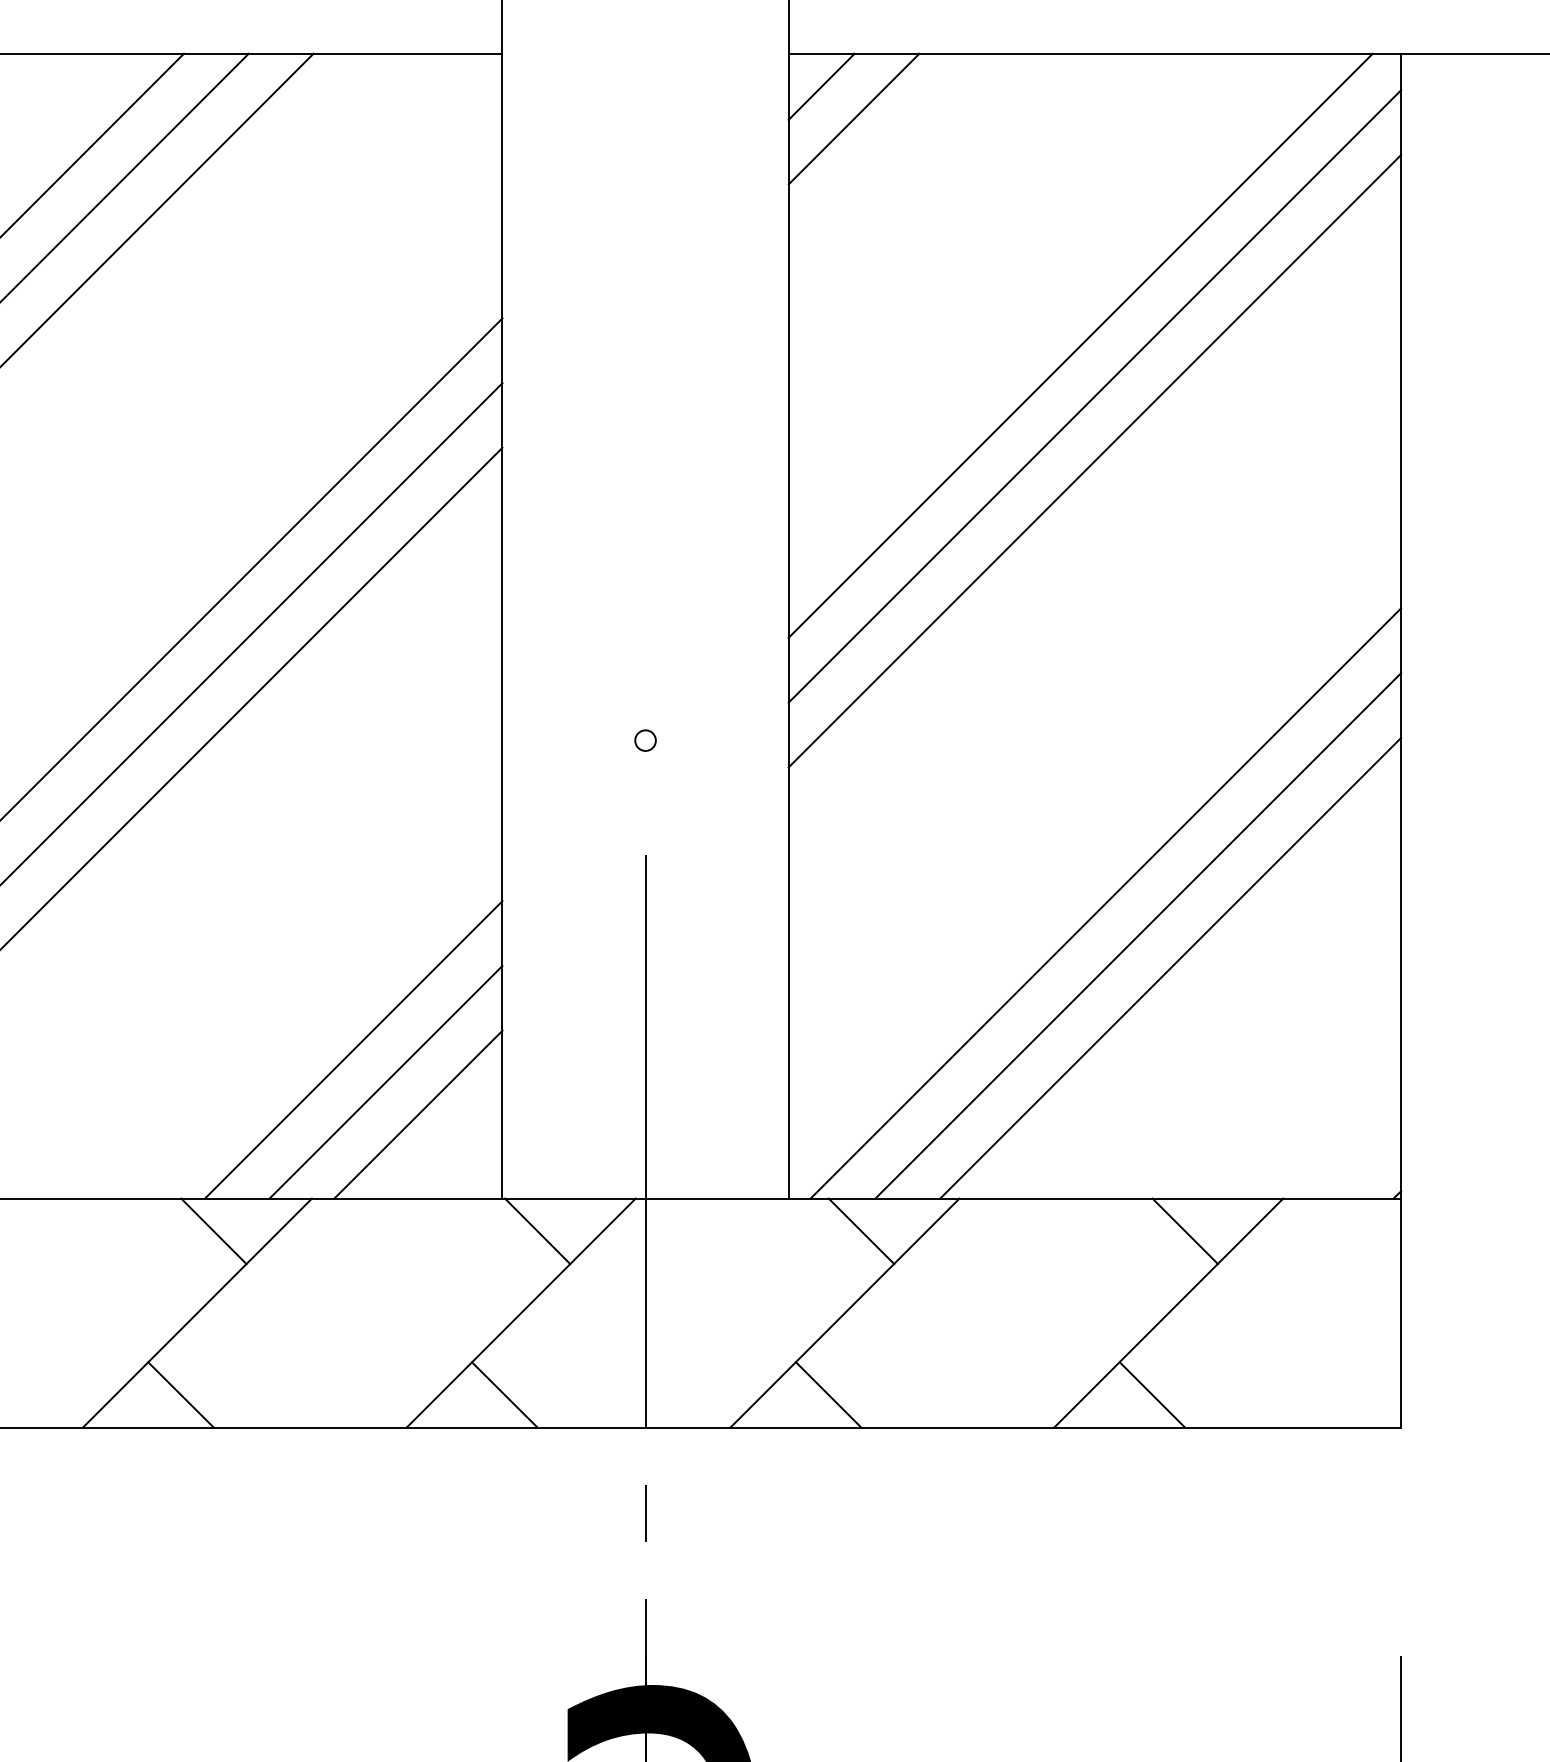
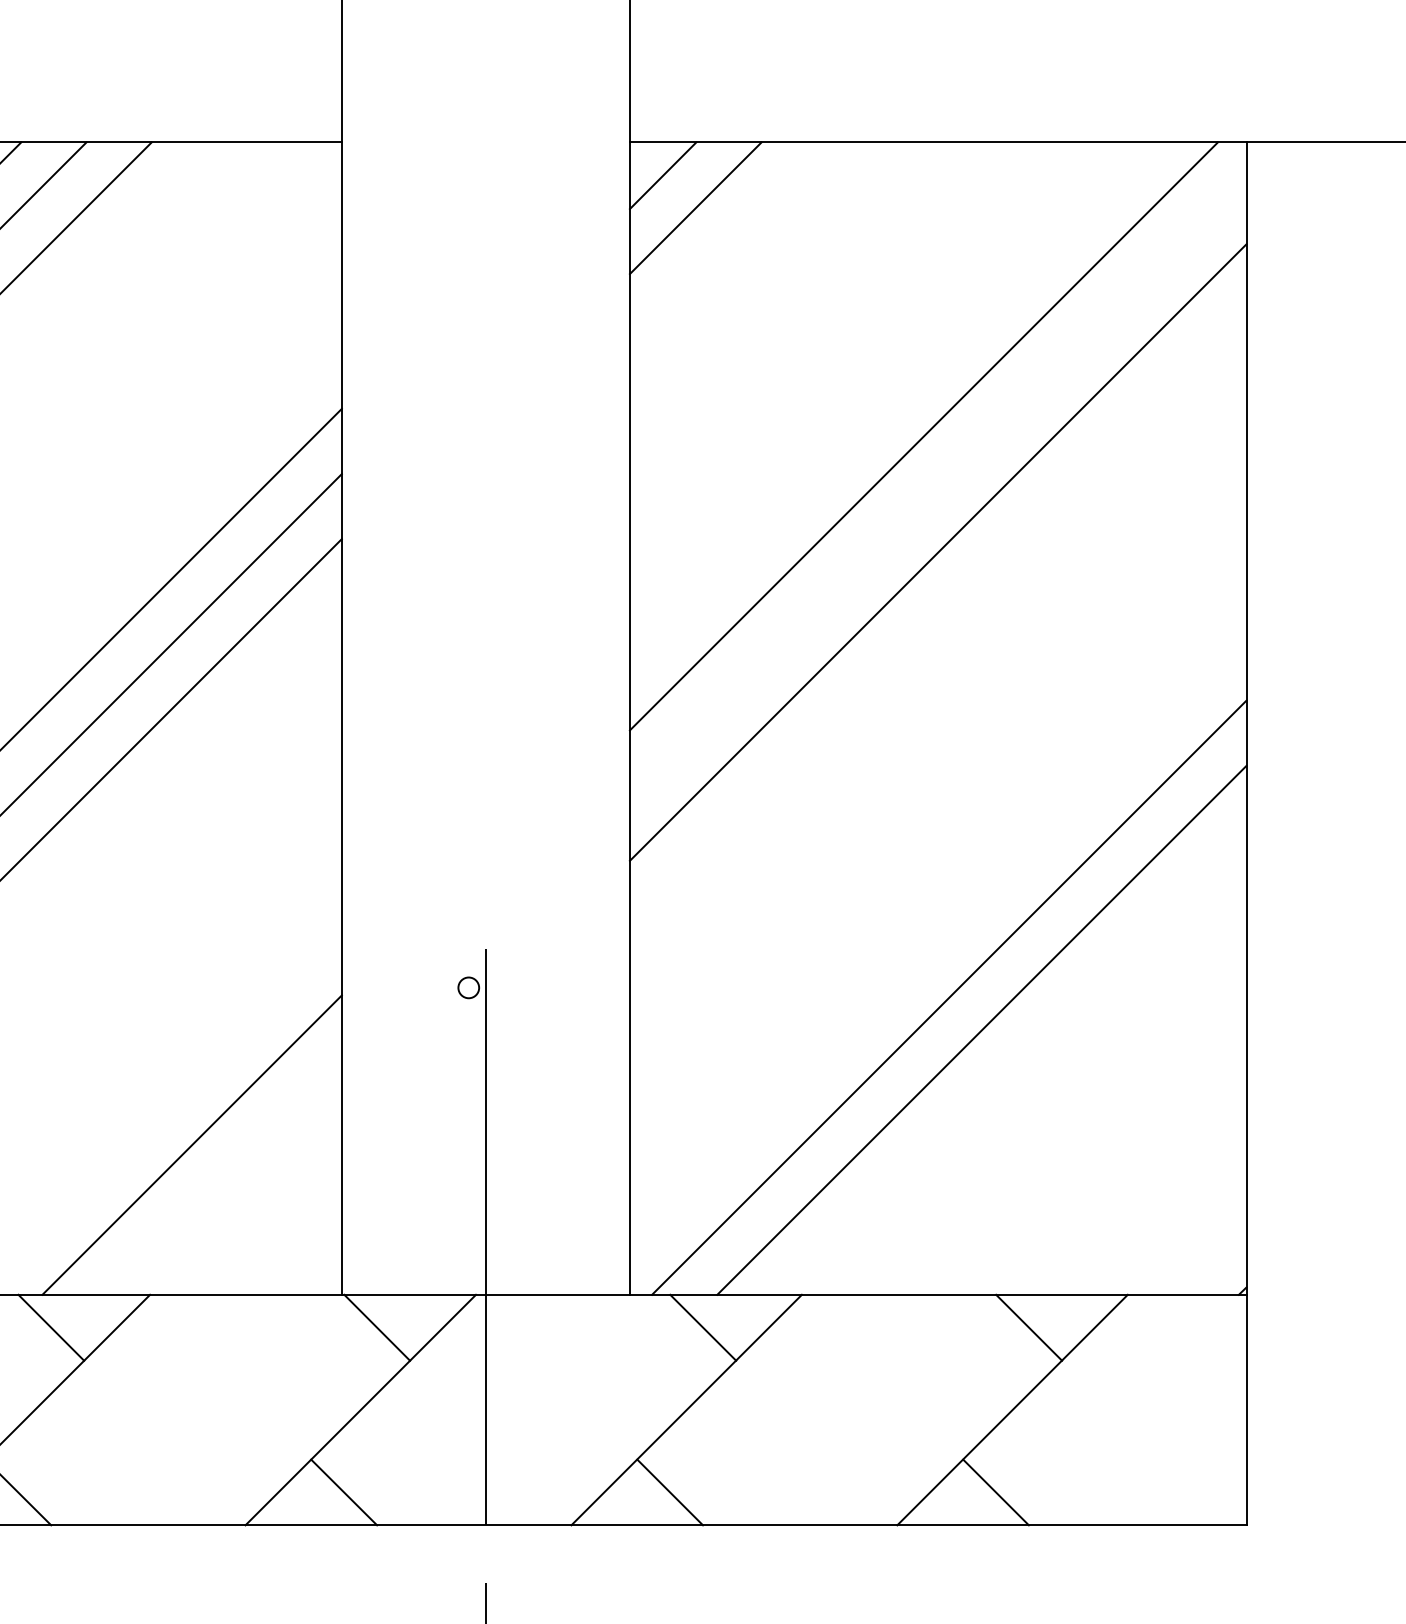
line: (1094, 396) -> (937, 487), removed
circle: (645, 740) -> (468, 987), moved
line: (1170, 967) -> (1014, 1062), removed
line: (385, 1081) -> (224, 1176), removed
line: (418, 1114) -> (257, 1210), removed

